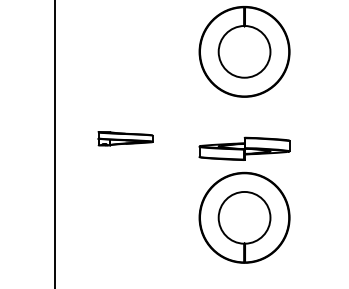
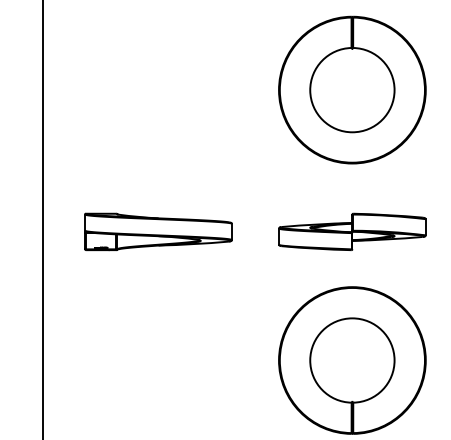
part: (125, 138) -> (158, 231), size x1.67
part: (244, 148) -> (352, 231), moved

